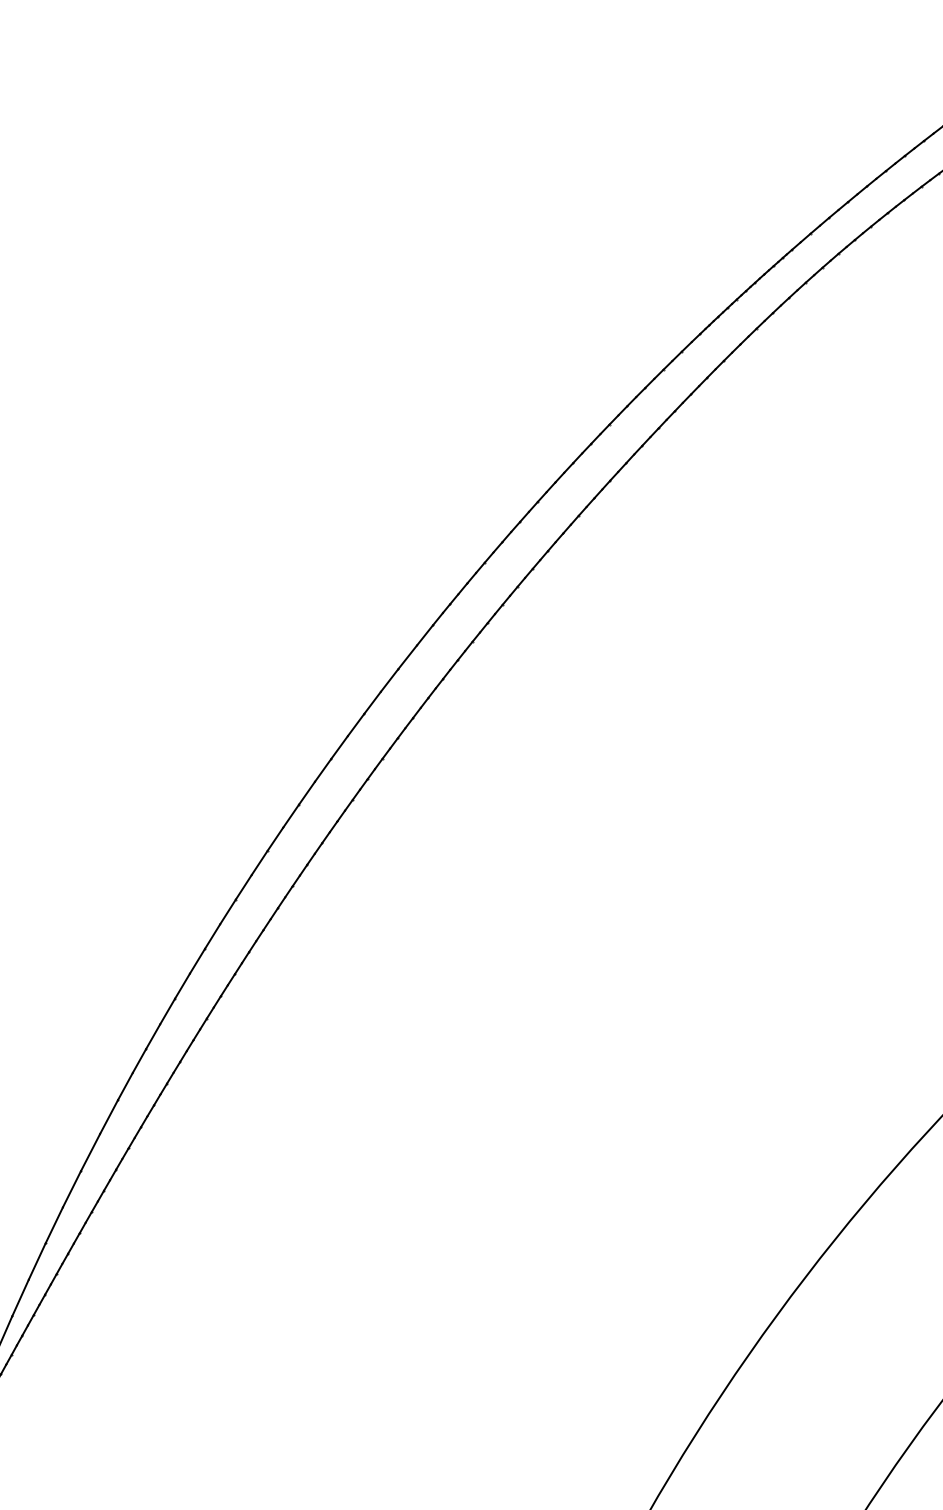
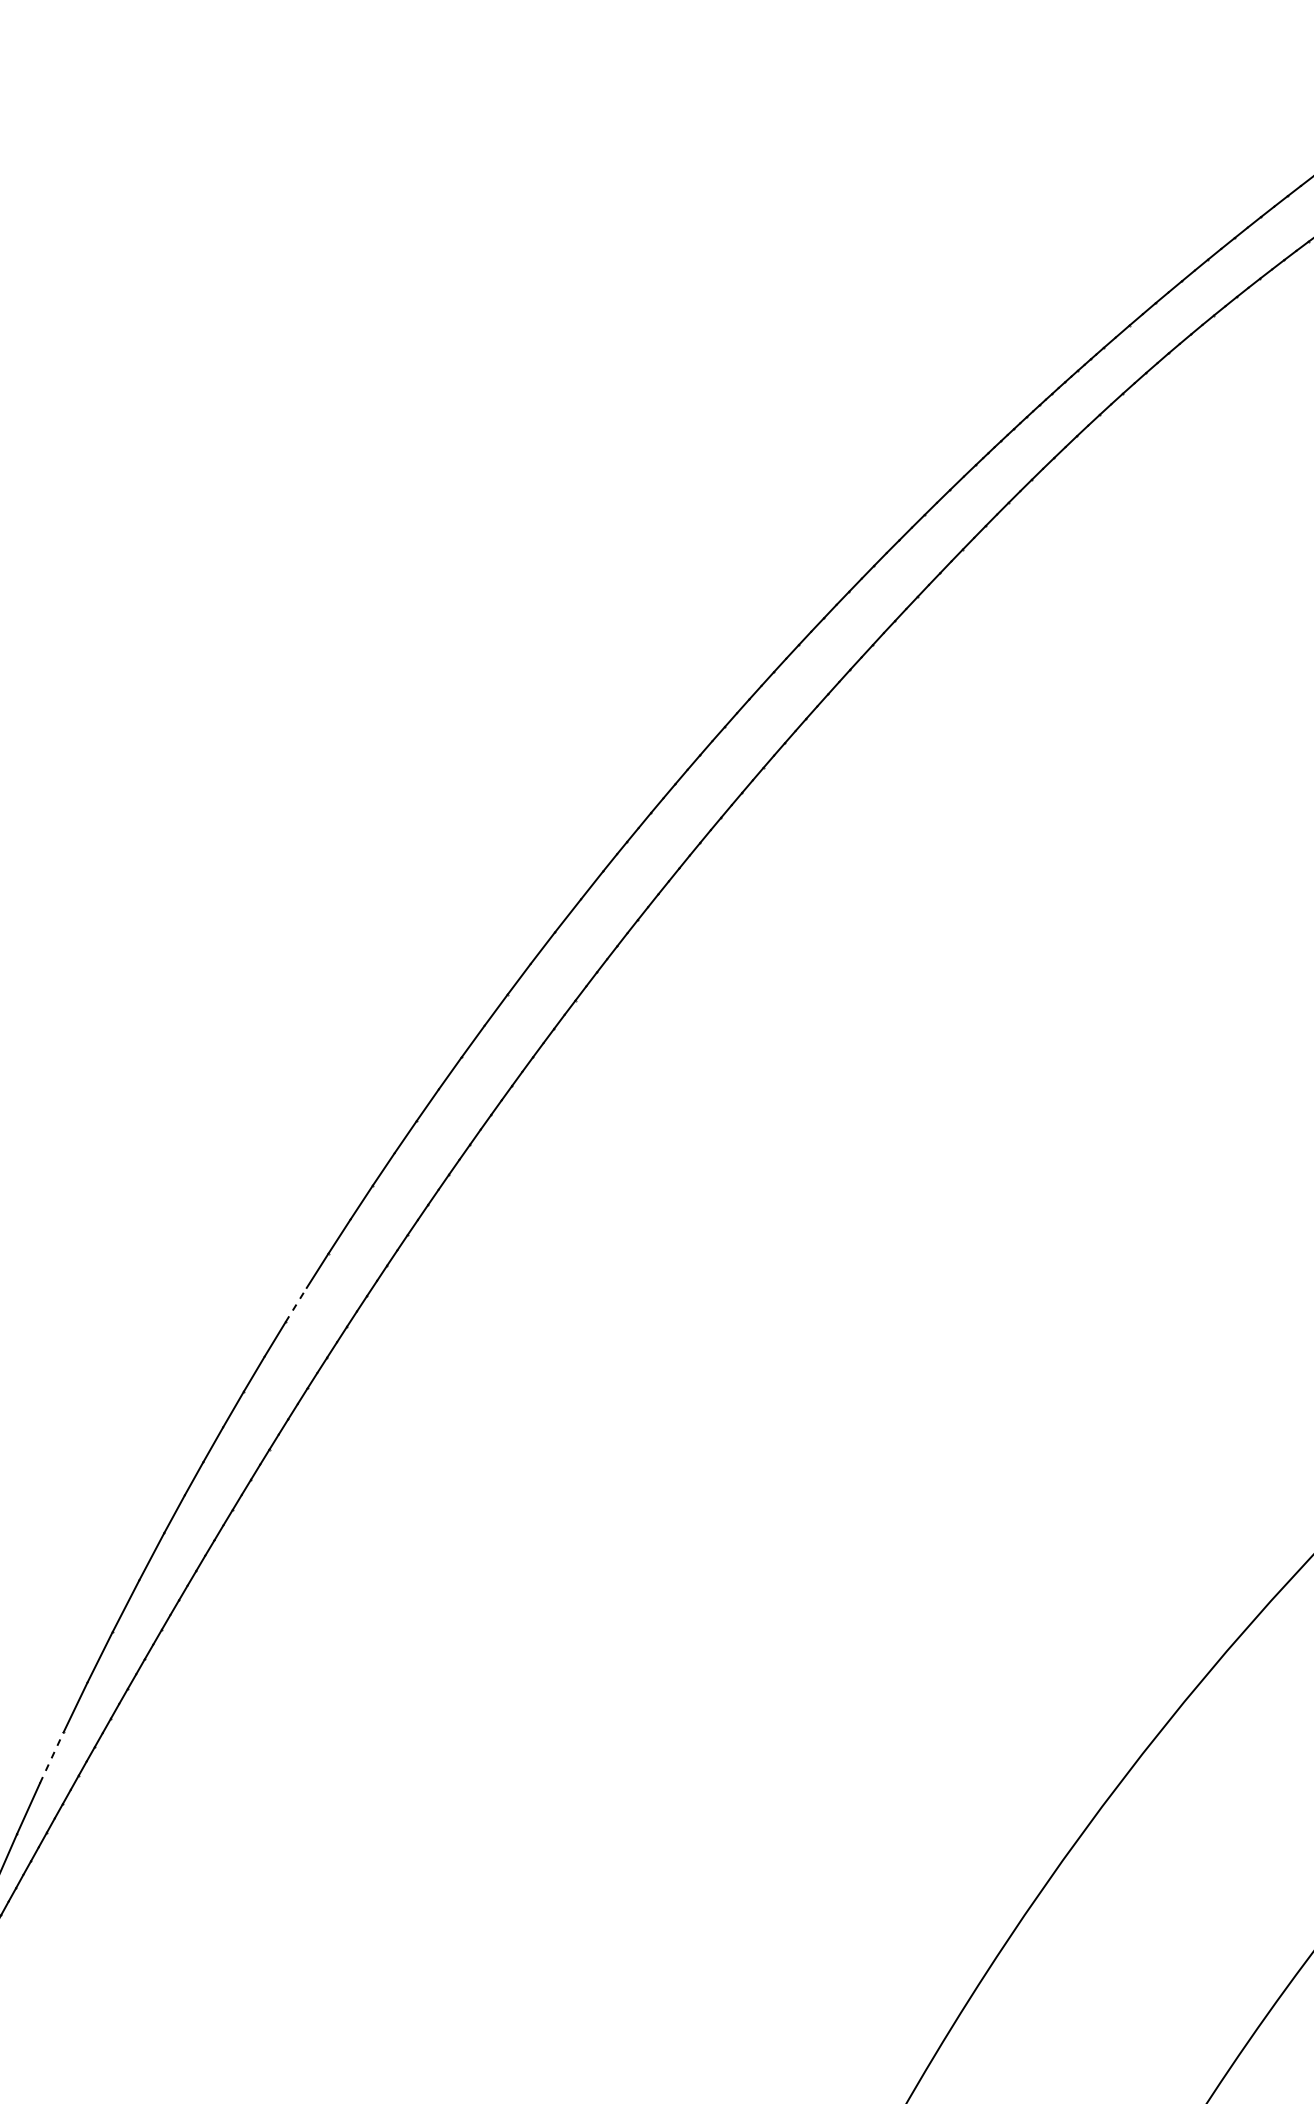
line: (212, 936) -> (296, 1304), solid -> dashed
line: (37, 1261) -> (51, 1757), solid -> dashed

